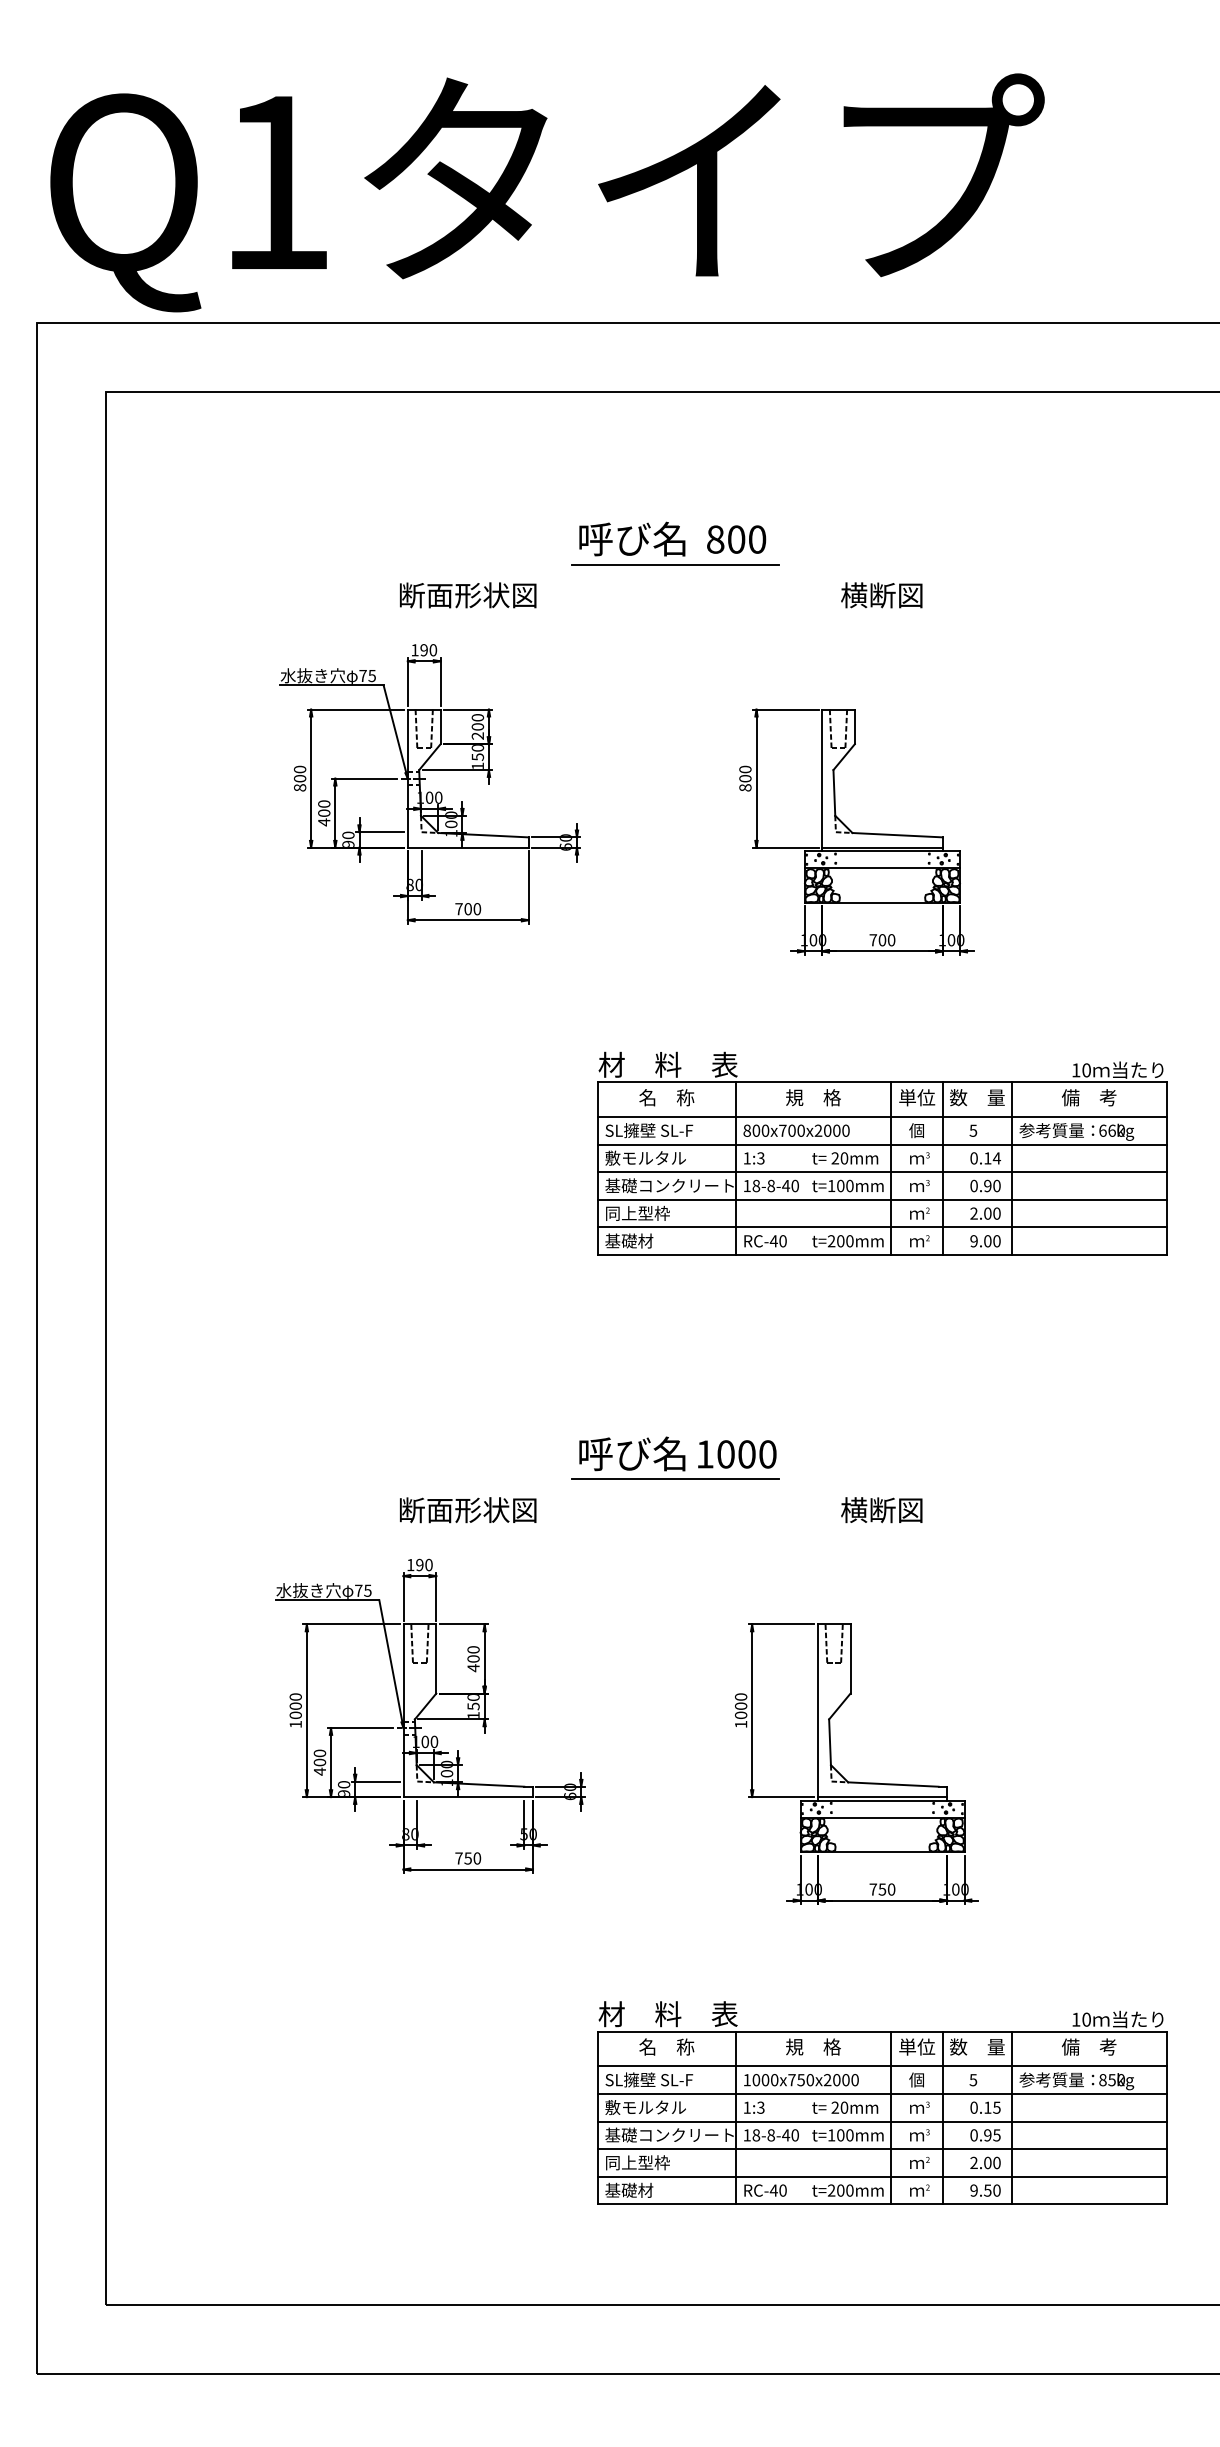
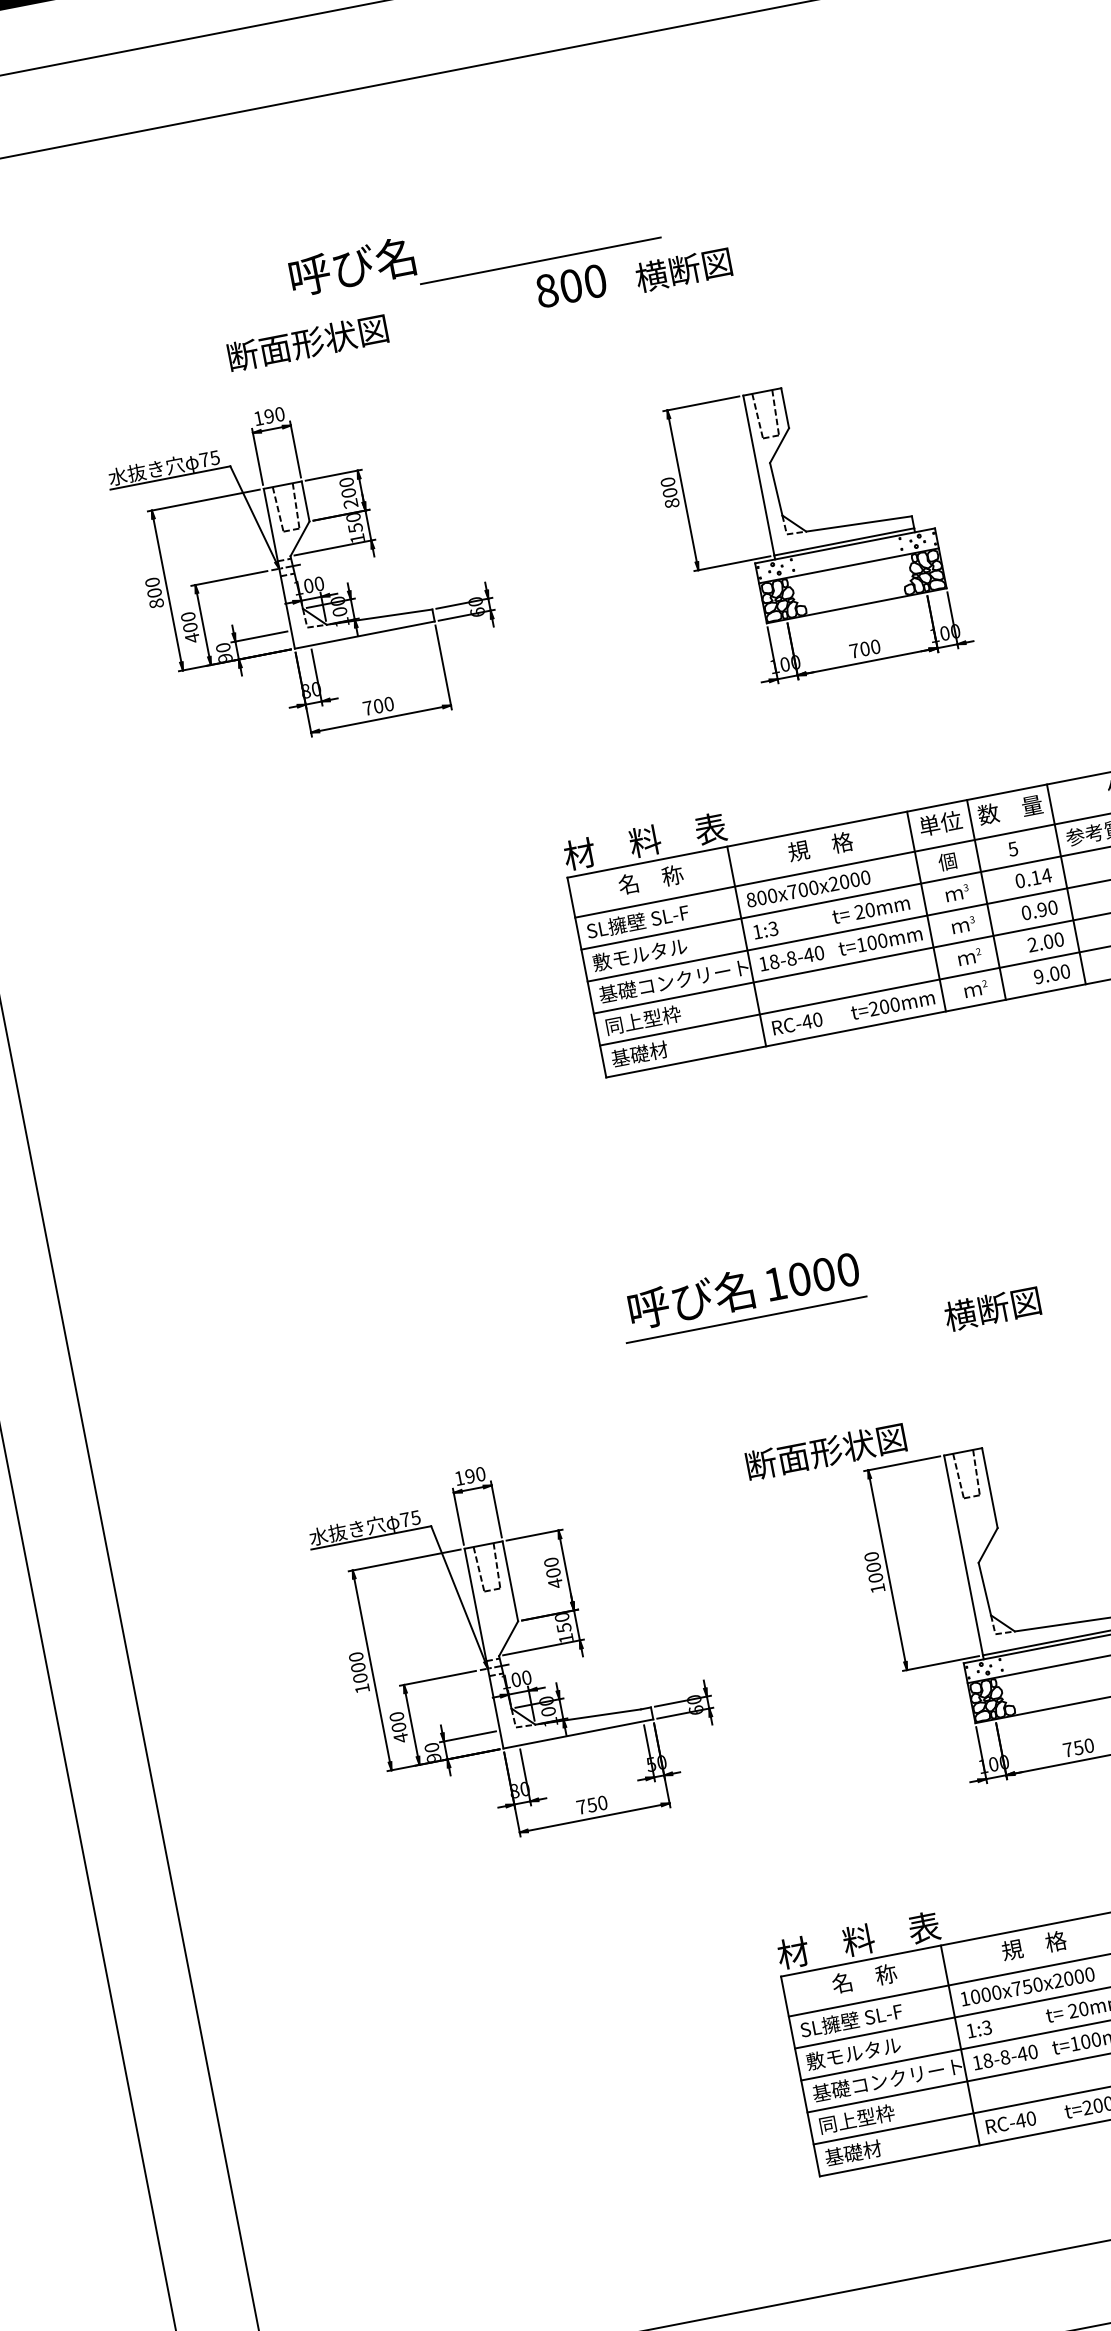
text: (632, 538) -> (352, 266), moved
text: (736, 539) -> (571, 285), moved
text: (881, 595) -> (683, 270), moved
text: (468, 1510) -> (826, 1452), moved

